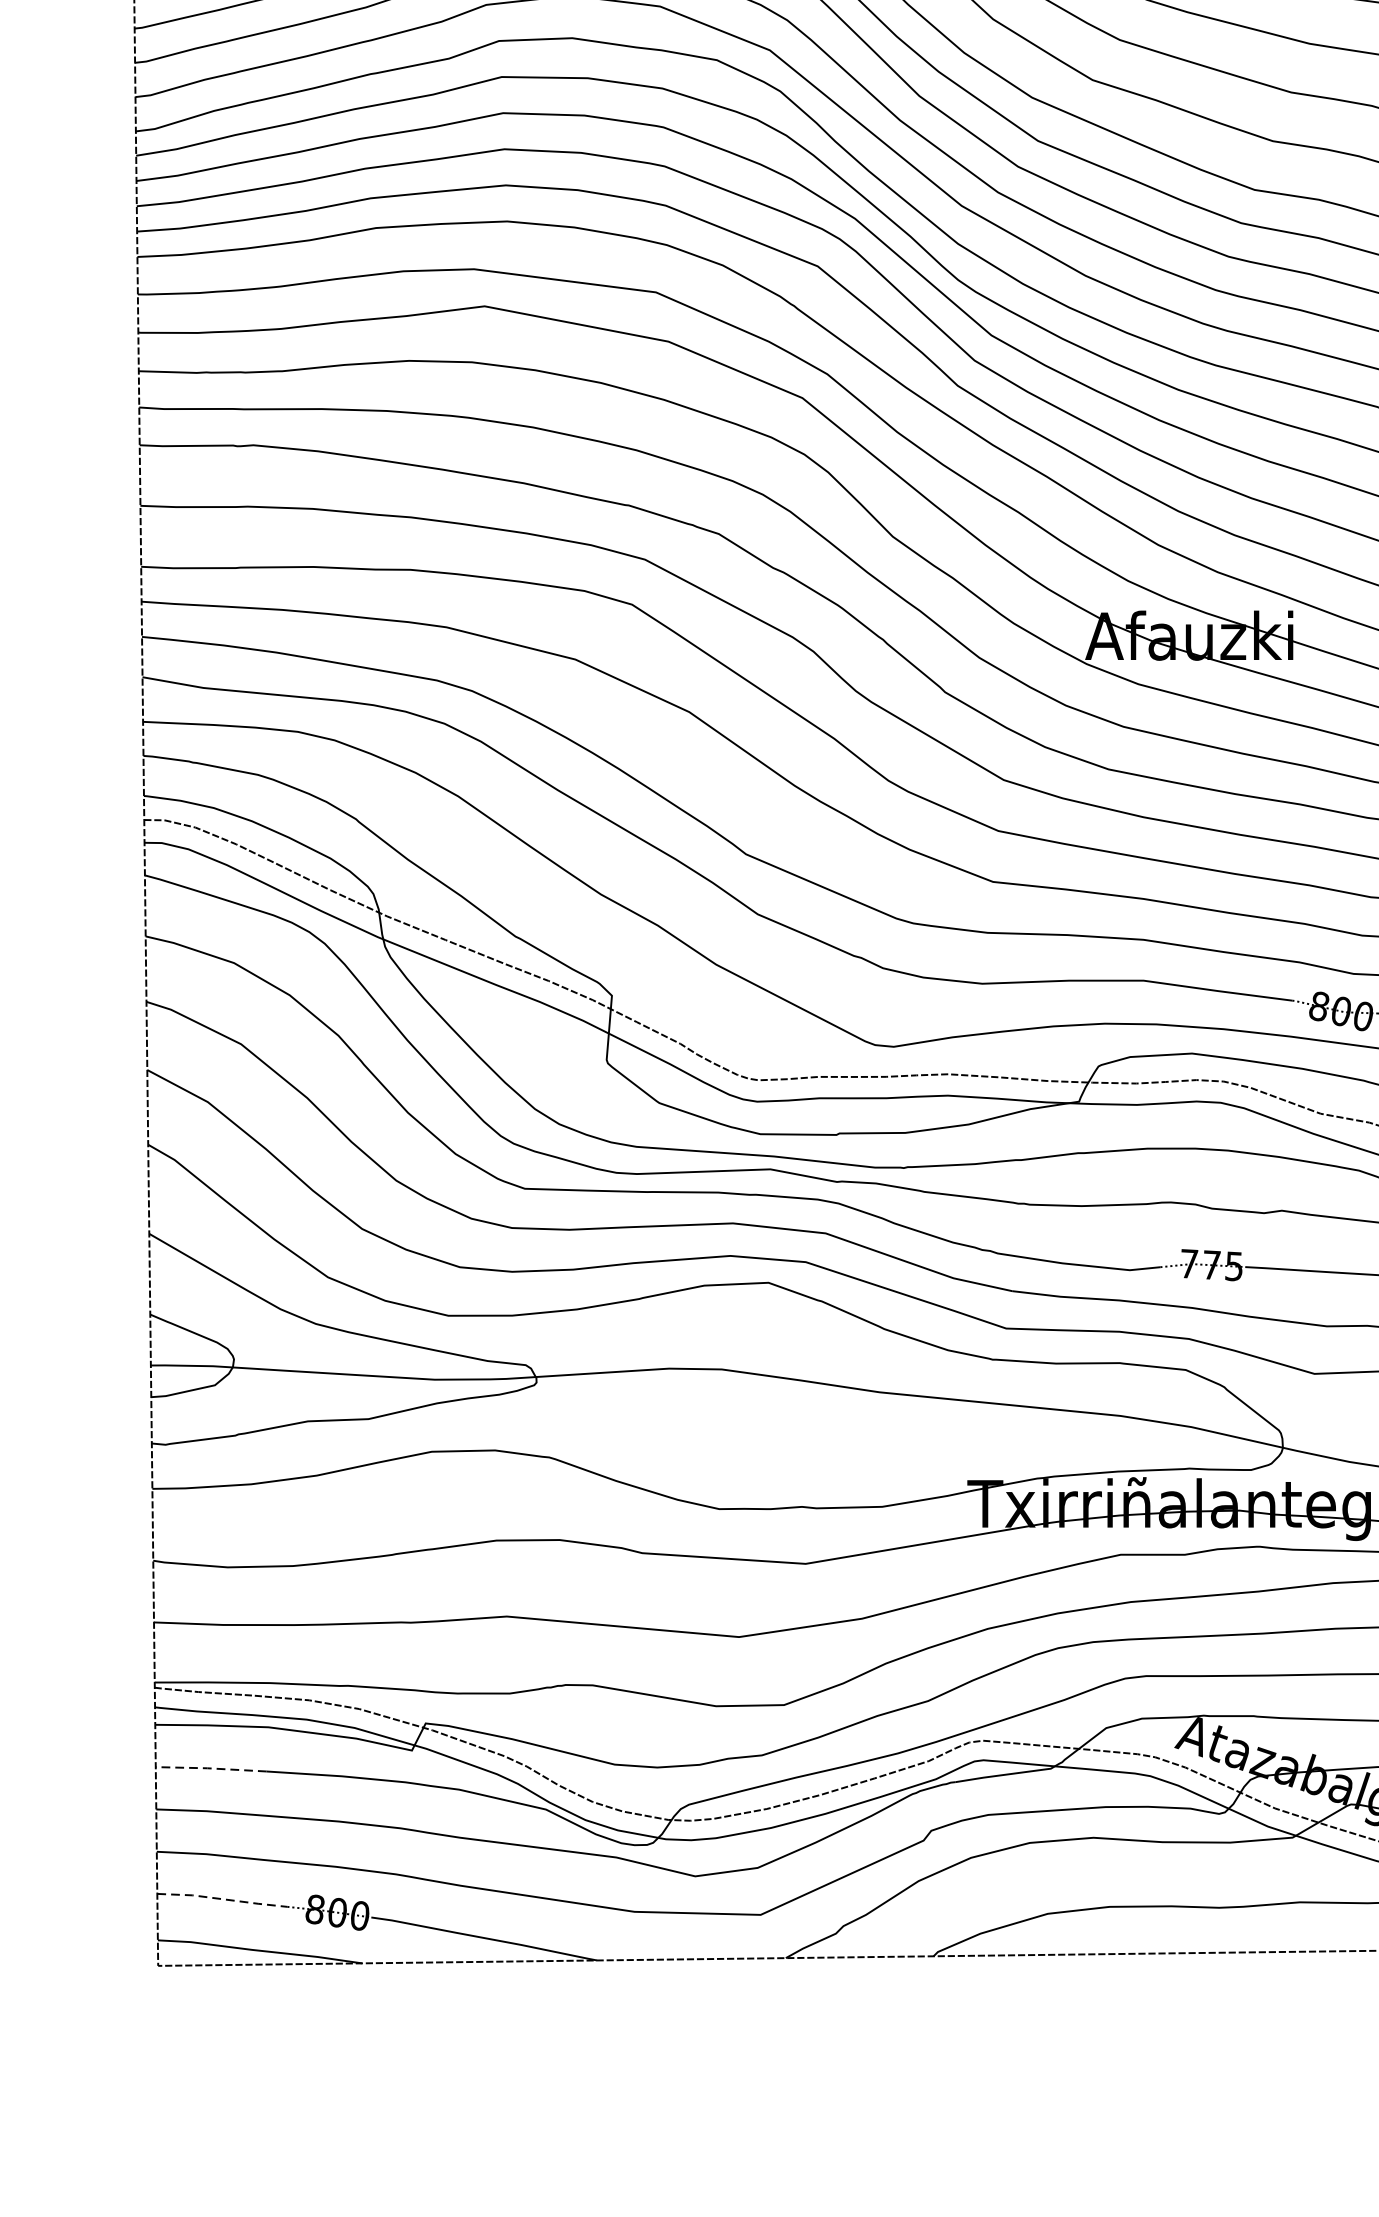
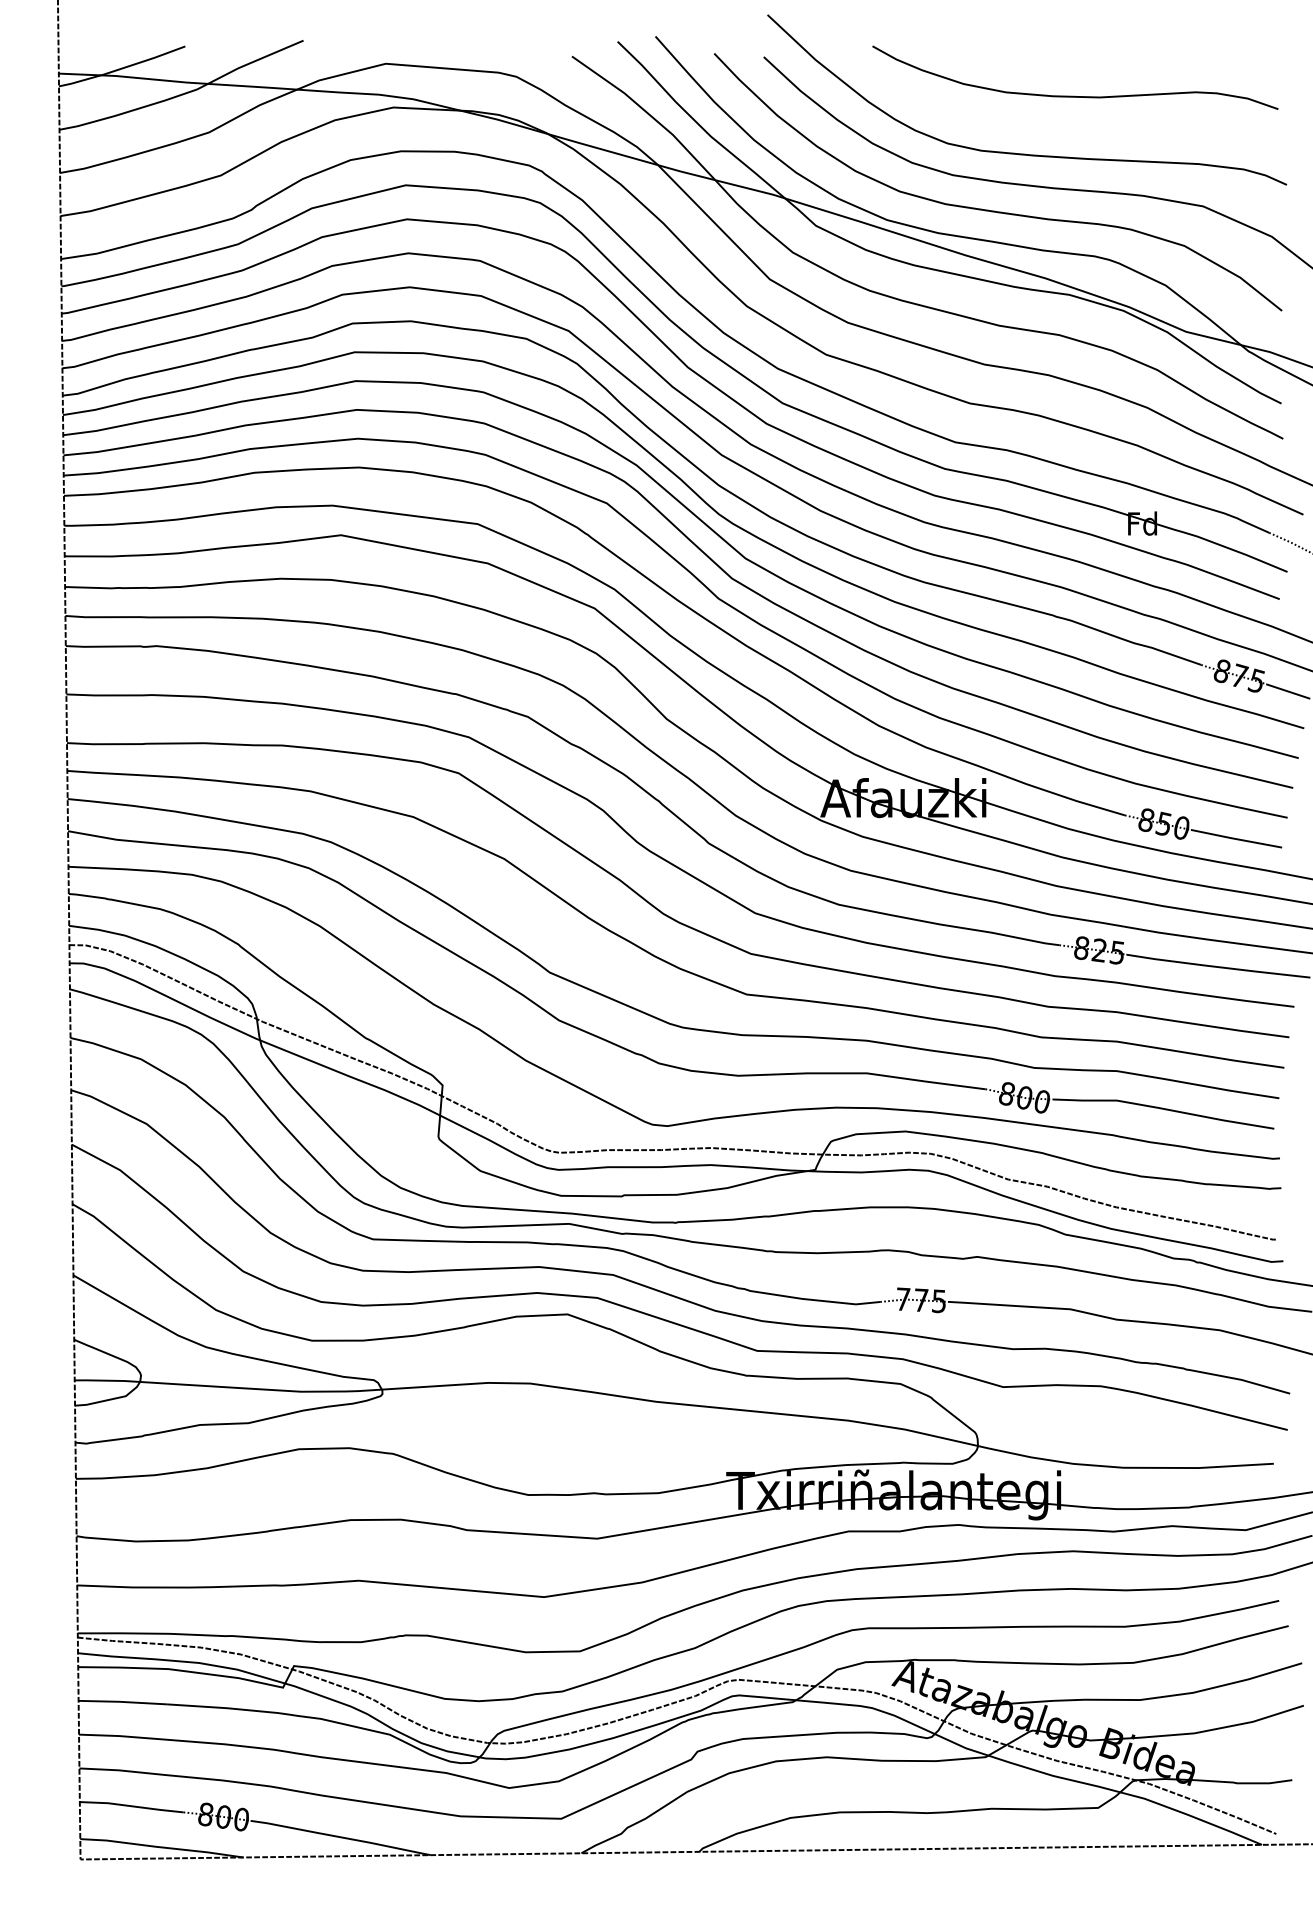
line: (209, 1767) -> (121, 1701), dashed -> solid
line: (222, 1899) -> (131, 1806), dashed -> solid

